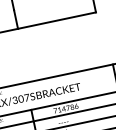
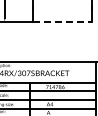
line: (57, 20) -> (62, 21), solid -> dashed

